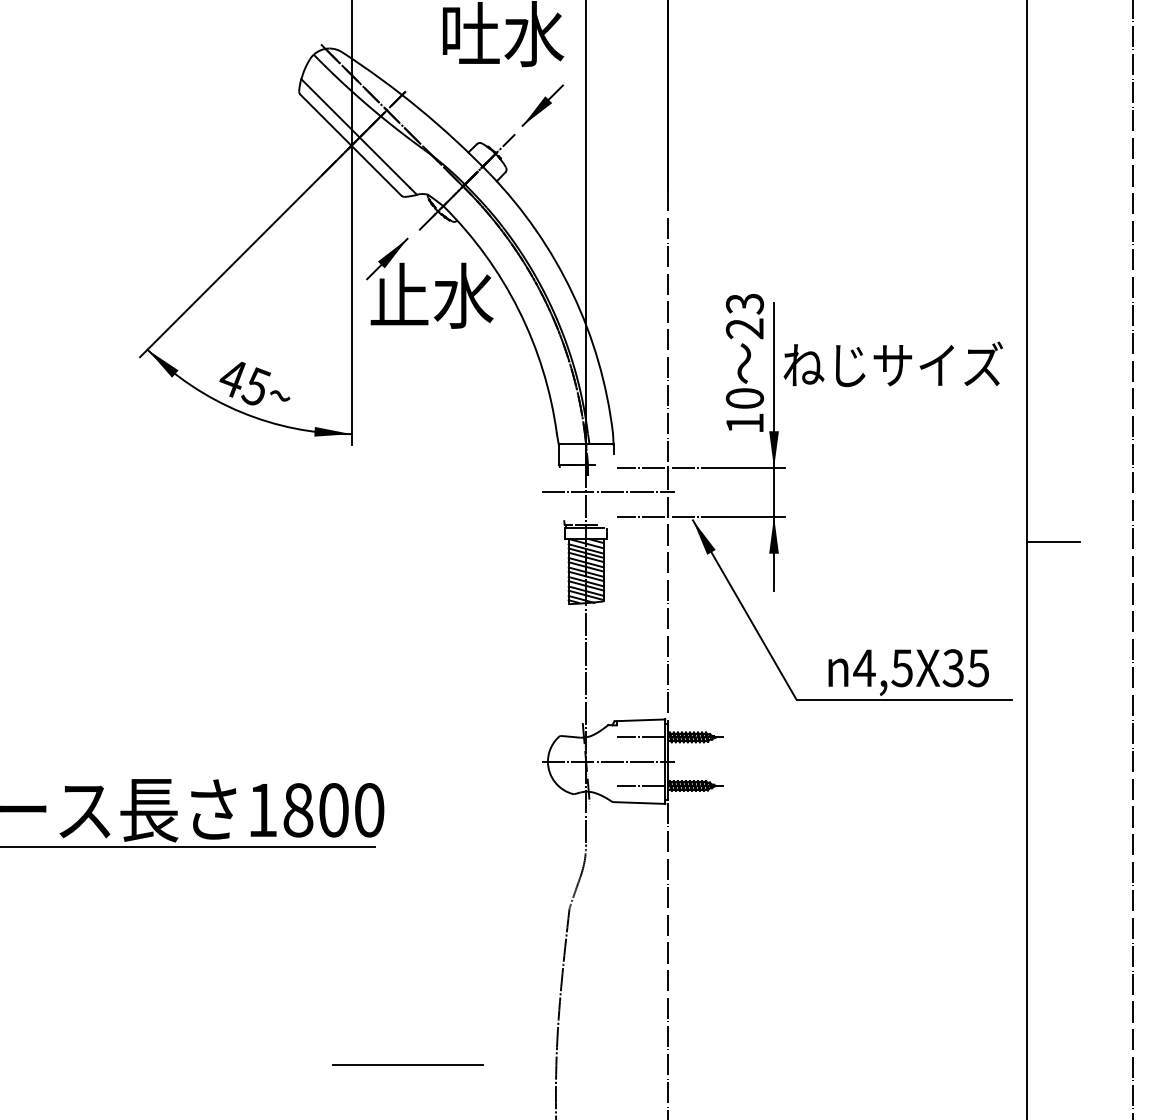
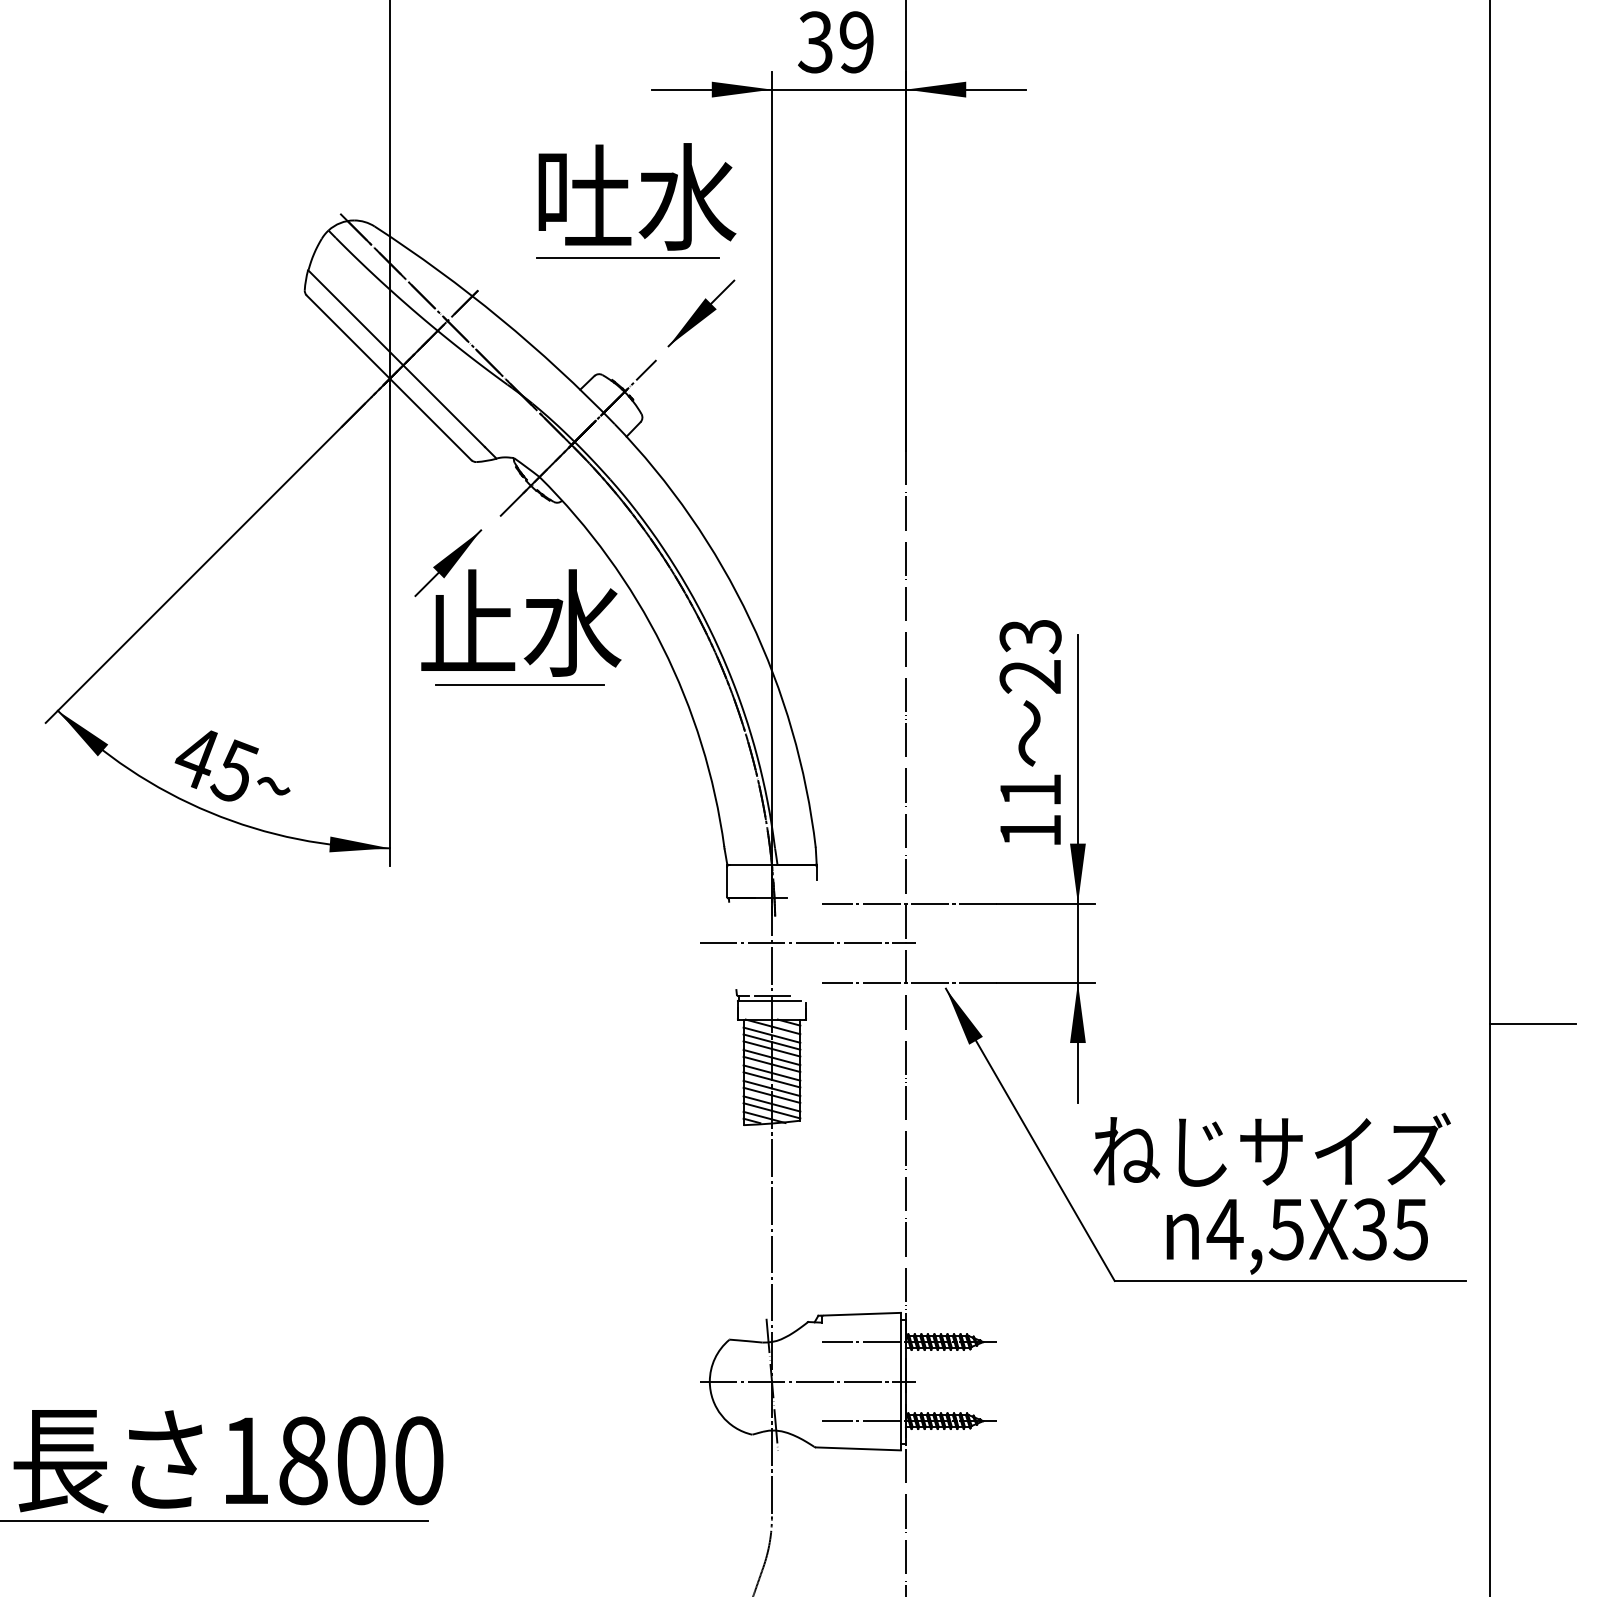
line: (497, 71) -> (627, 257), added
line: (431, 333) -> (520, 684), added
text: (892, 363) -> (1270, 1148), moved
text: (744, 398) -> (1029, 790), 10 -> 11

